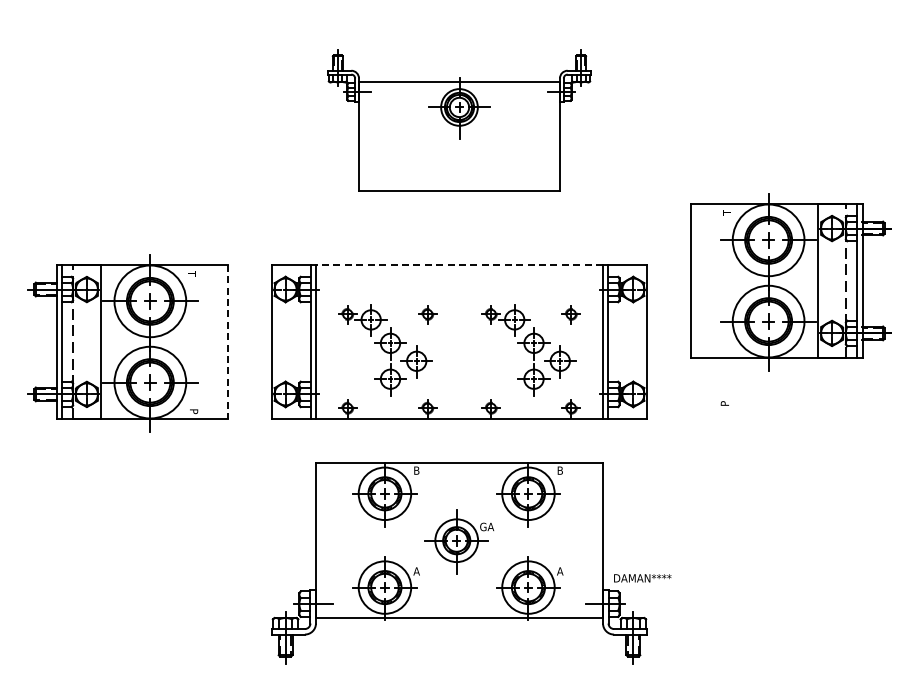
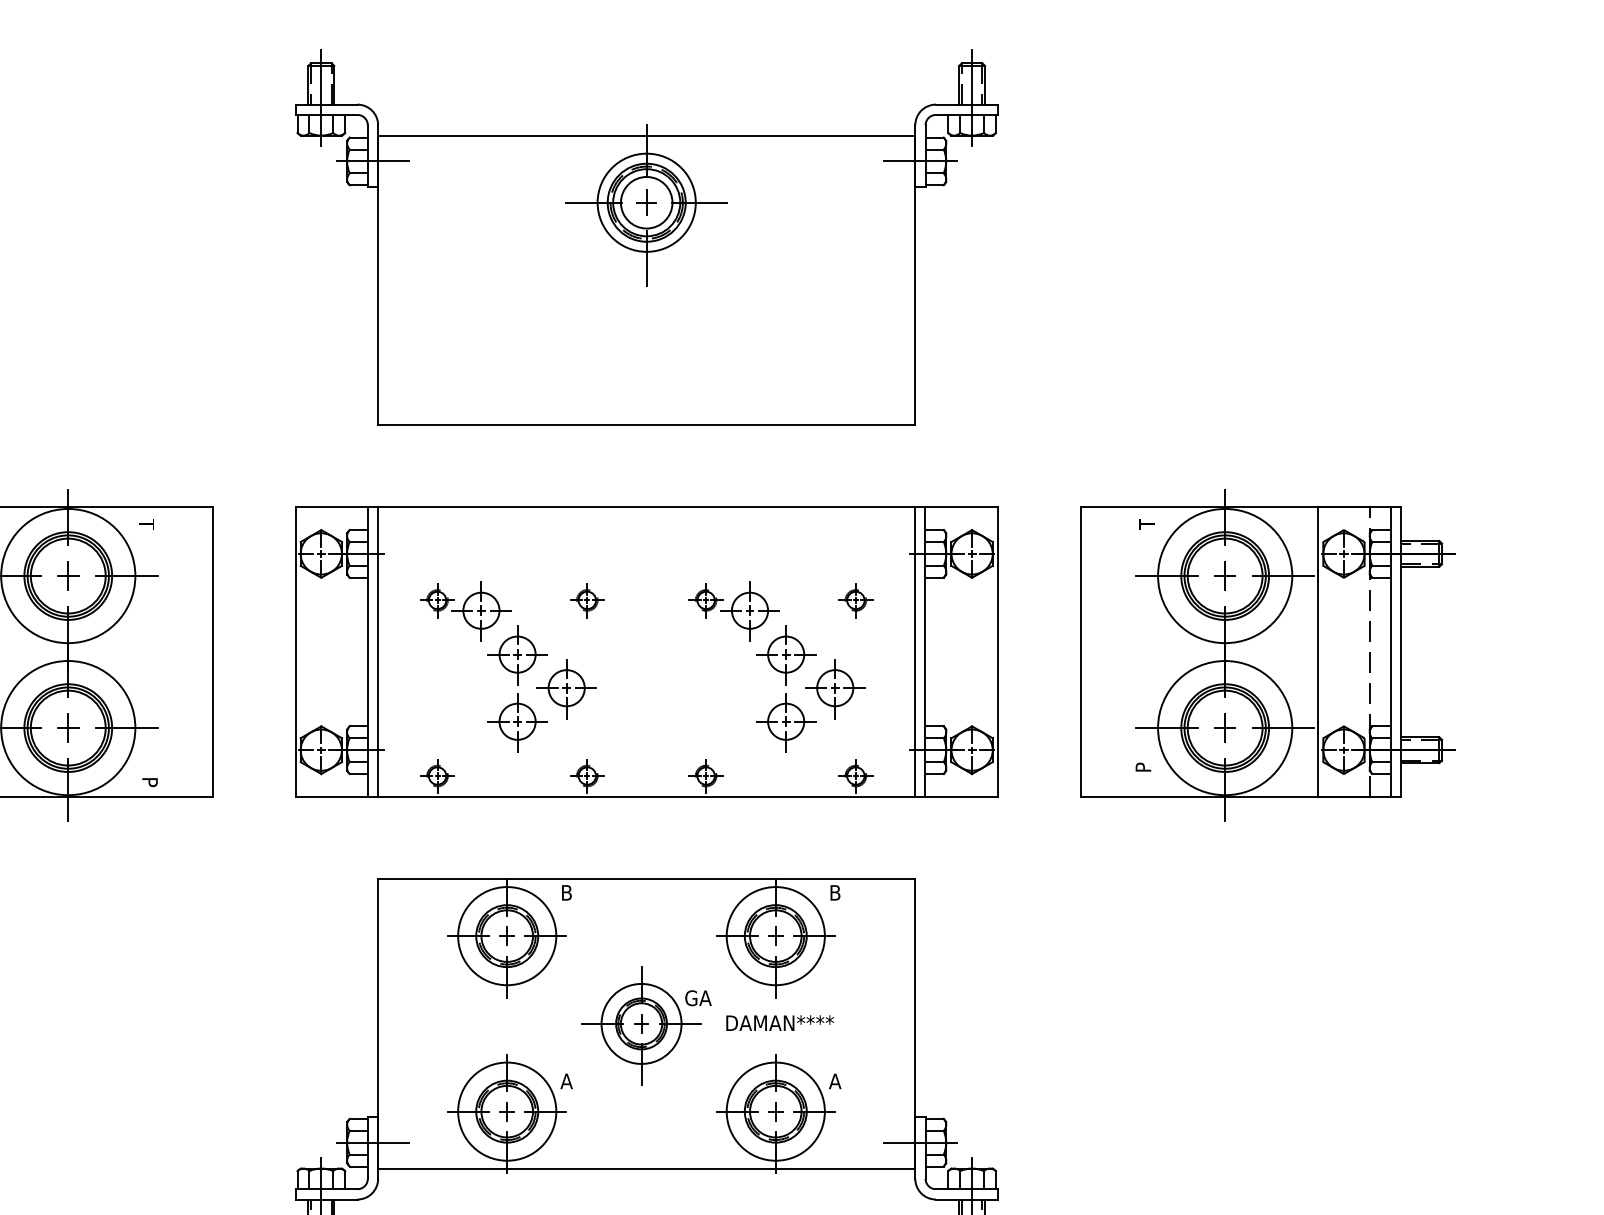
part: (459, 120) -> (646, 237), size x1.43
line: (459, 264) -> (646, 507), dashed -> solid
part: (790, 282) -> (1266, 654), moved
line: (227, 342) -> (212, 653), dashed -> solid
text: (642, 578) -> (779, 1023), moved

